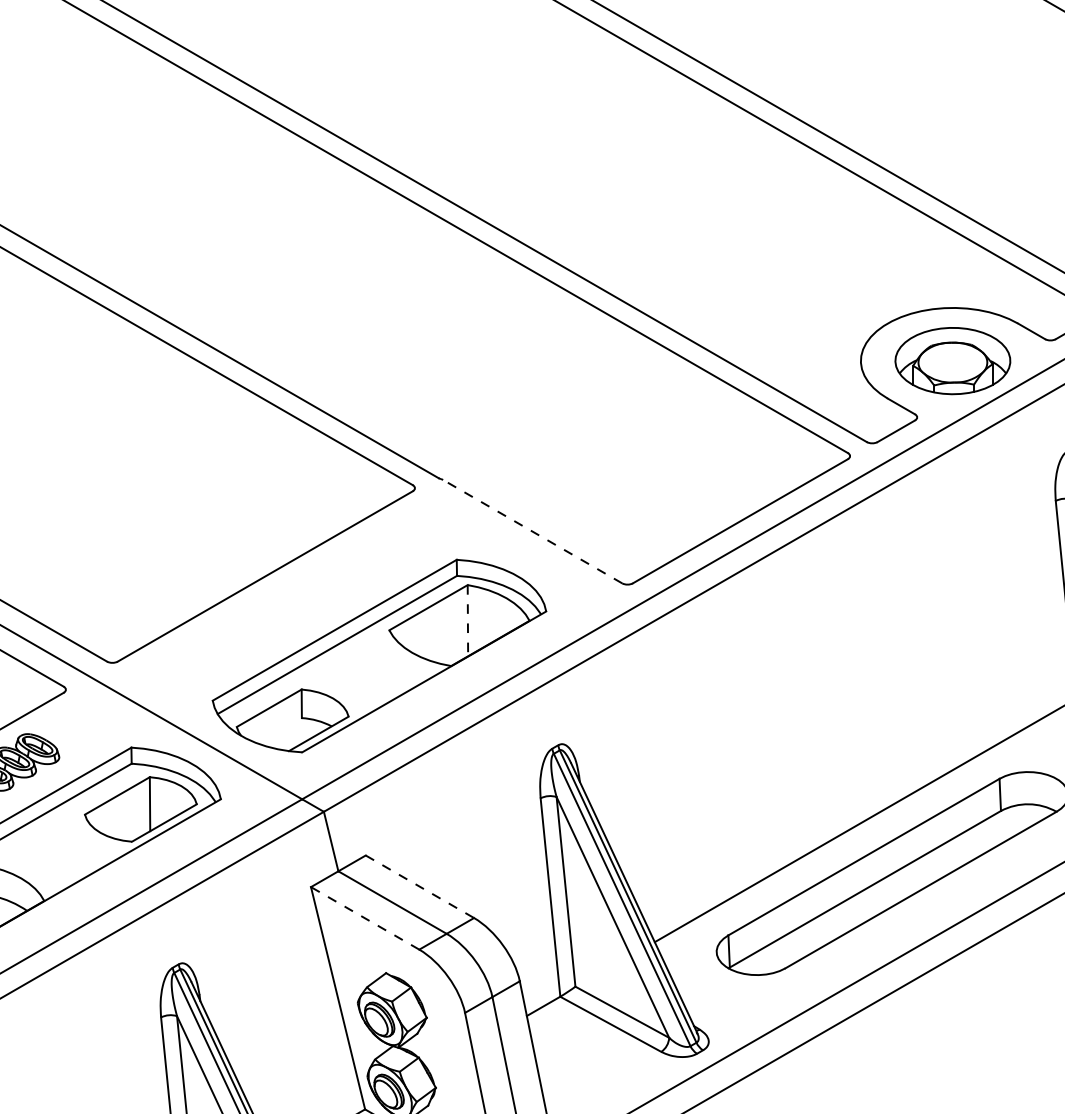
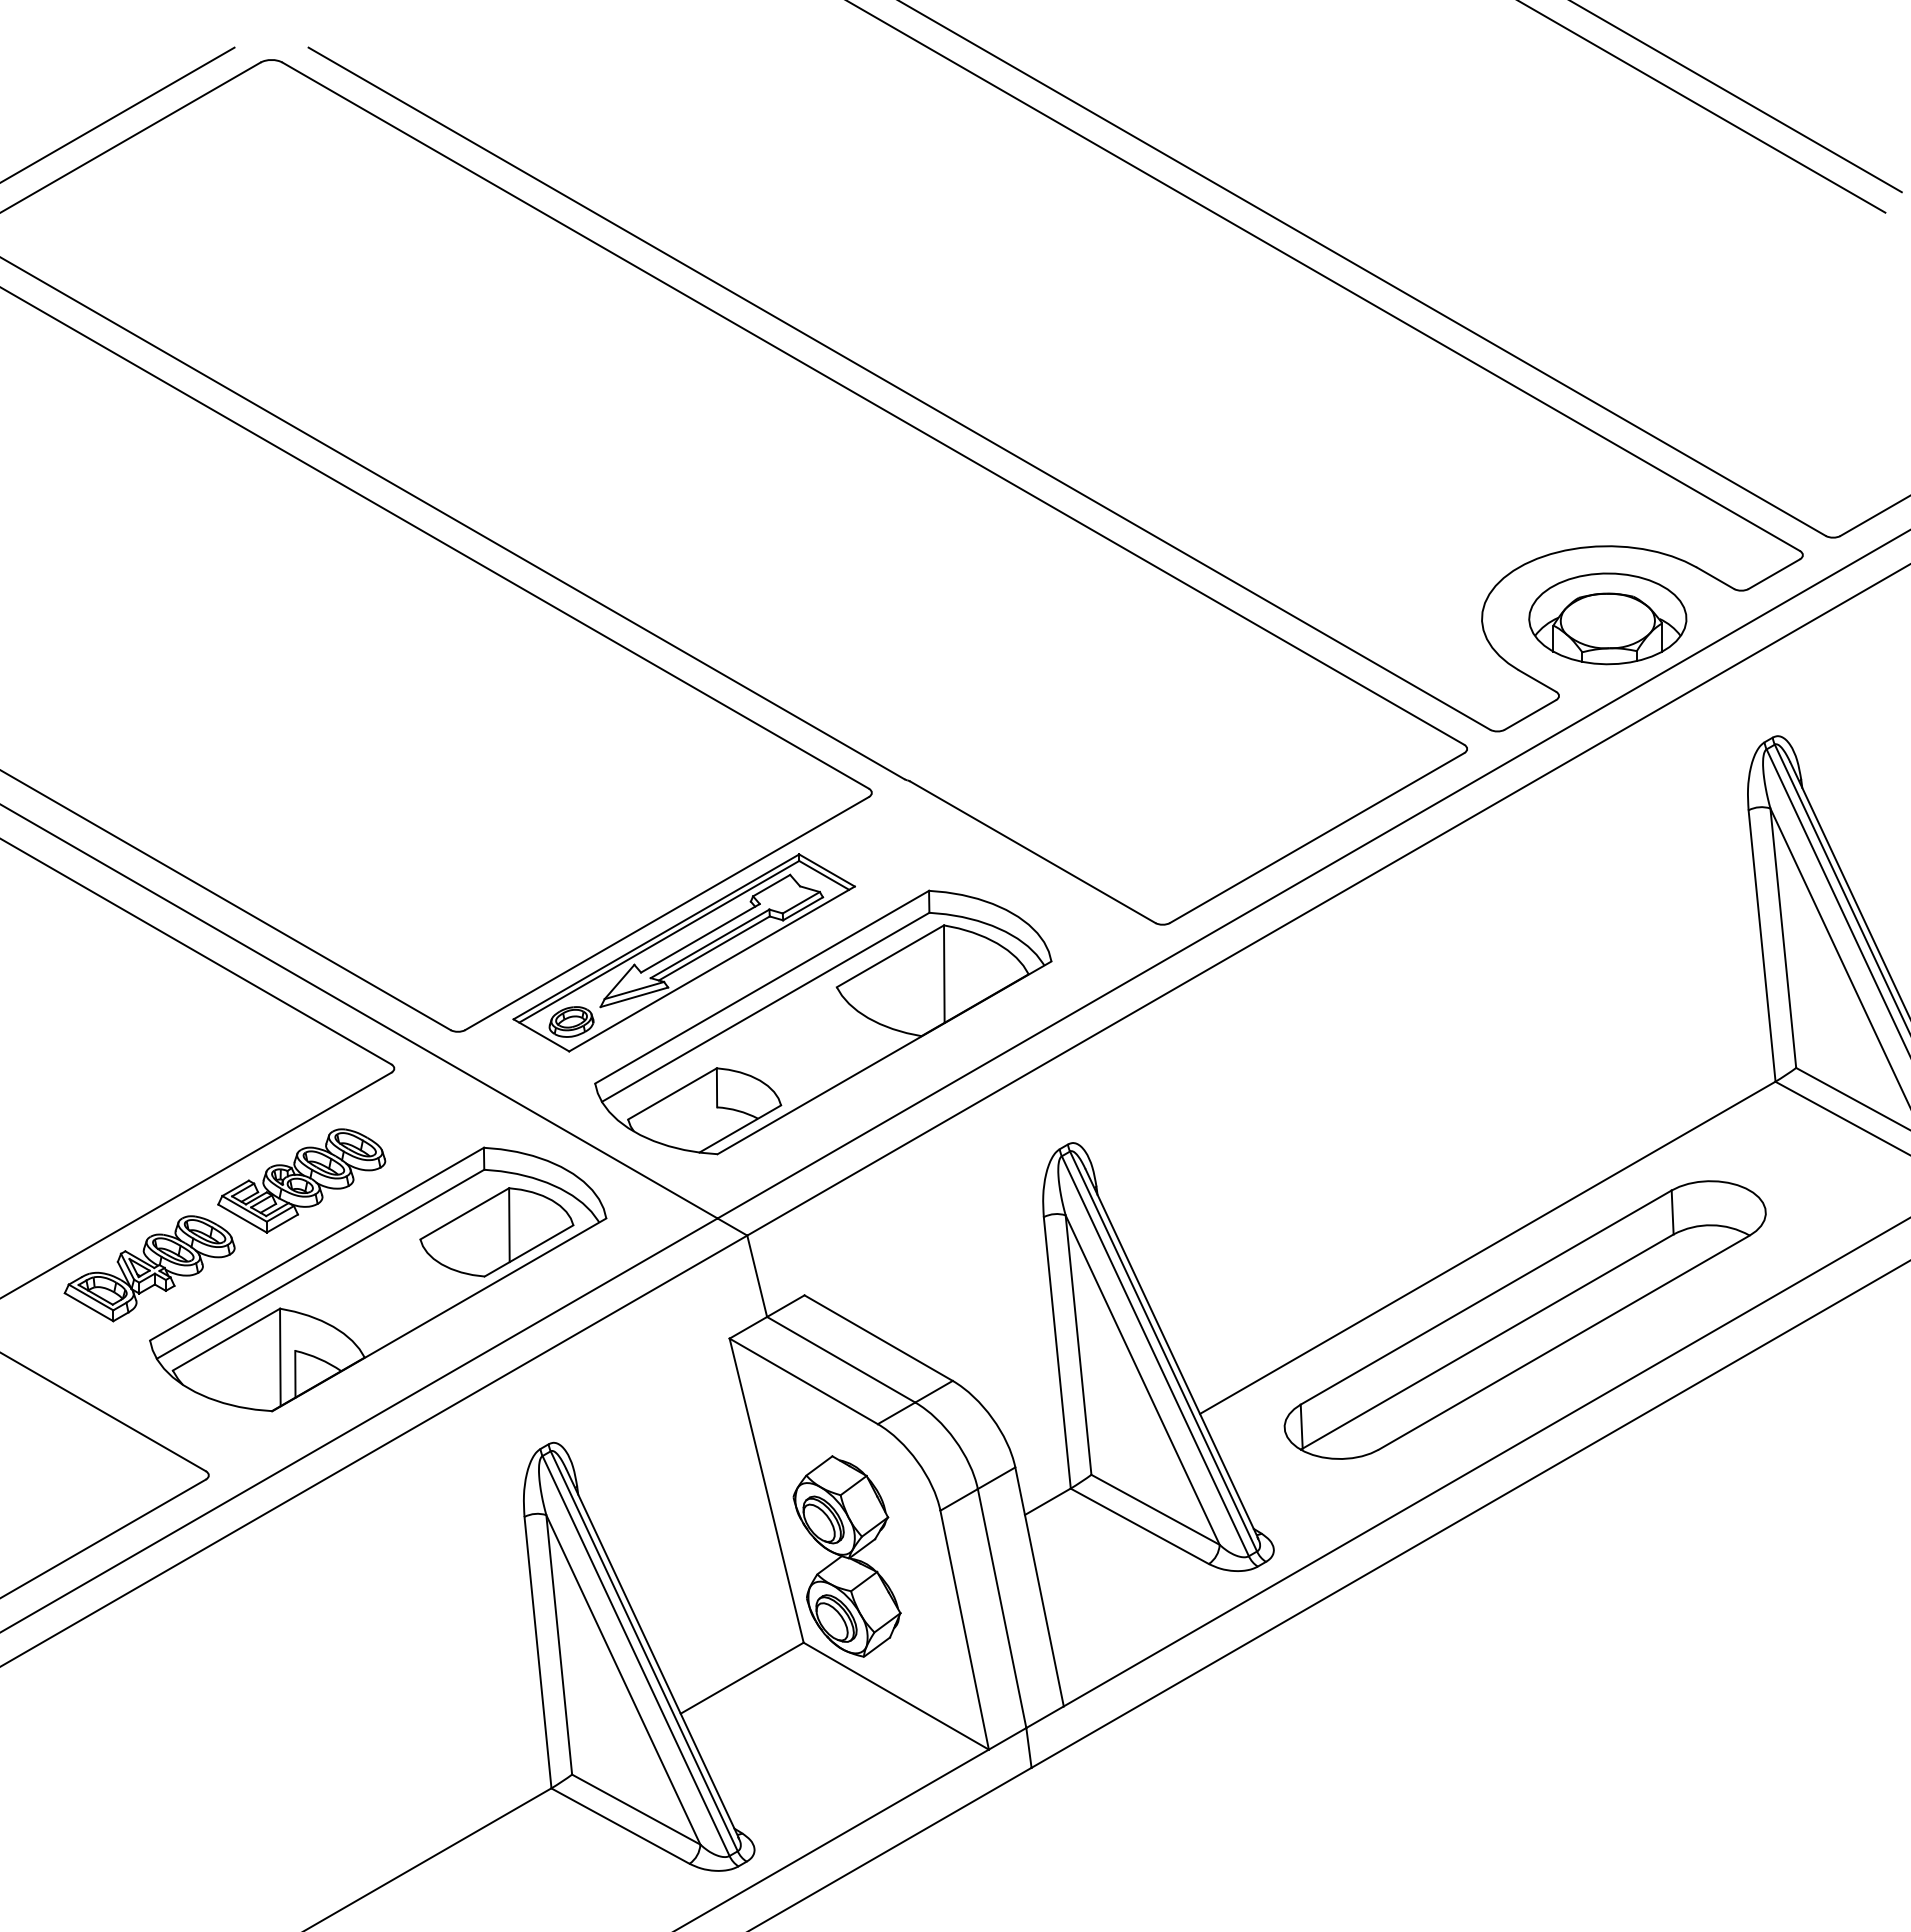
line: (532, 531) -> (1032, 852), dashed -> solid
part: (277, 604) -> (683, 952), added
line: (468, 620) -> (944, 974), dashed -> solid
line: (419, 887) -> (878, 1338), dashed -> solid
line: (364, 918) -> (803, 1381), dashed -> solid

